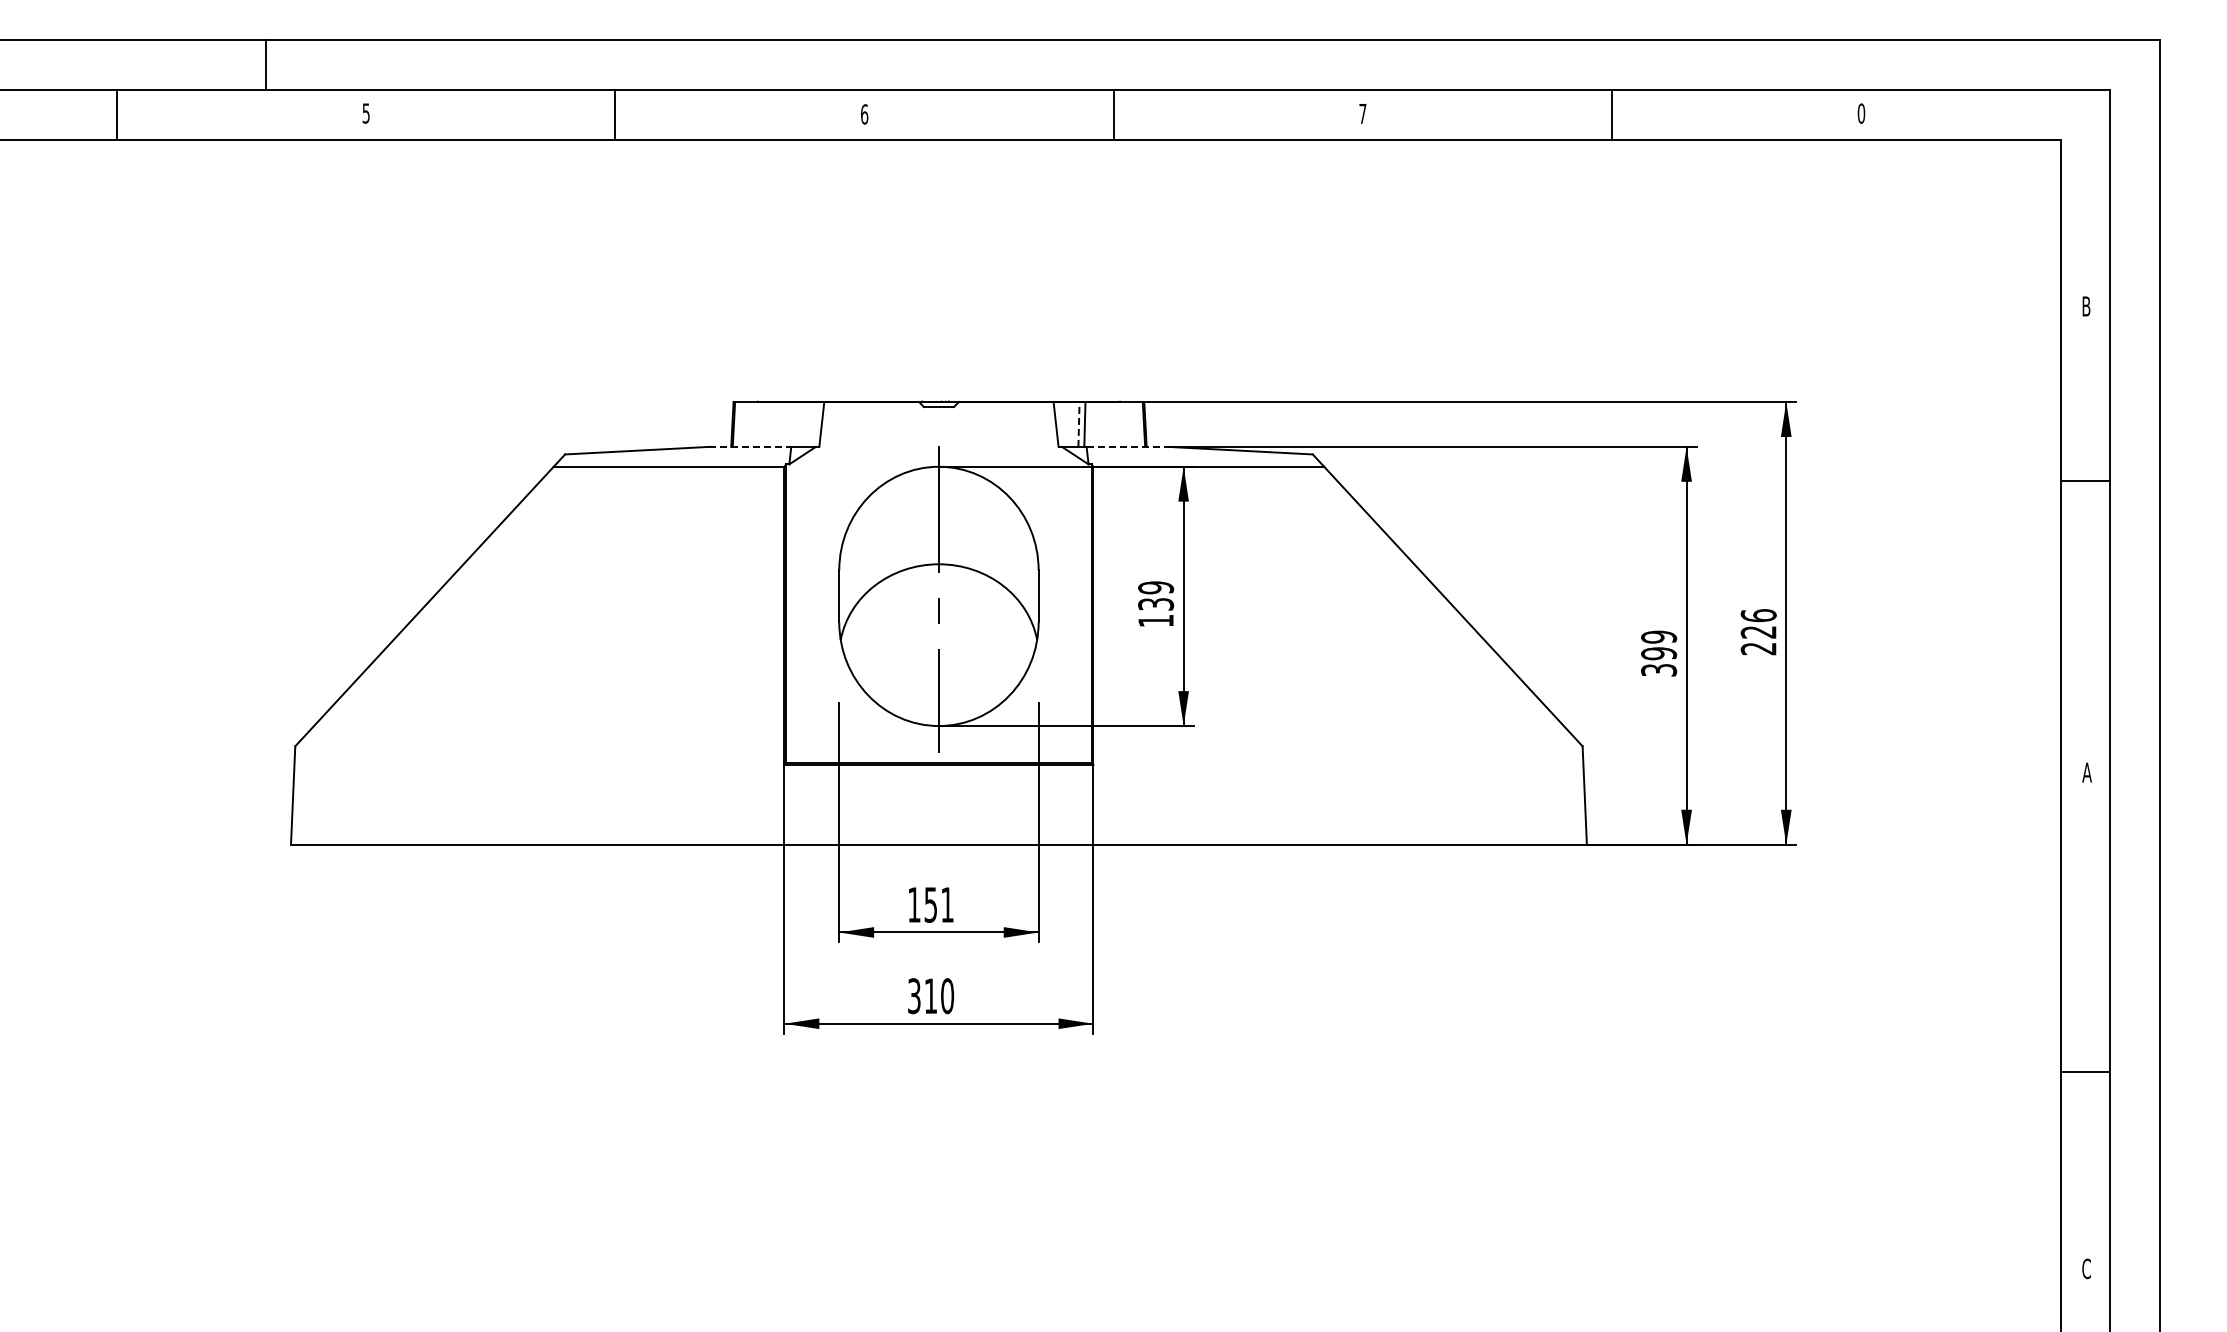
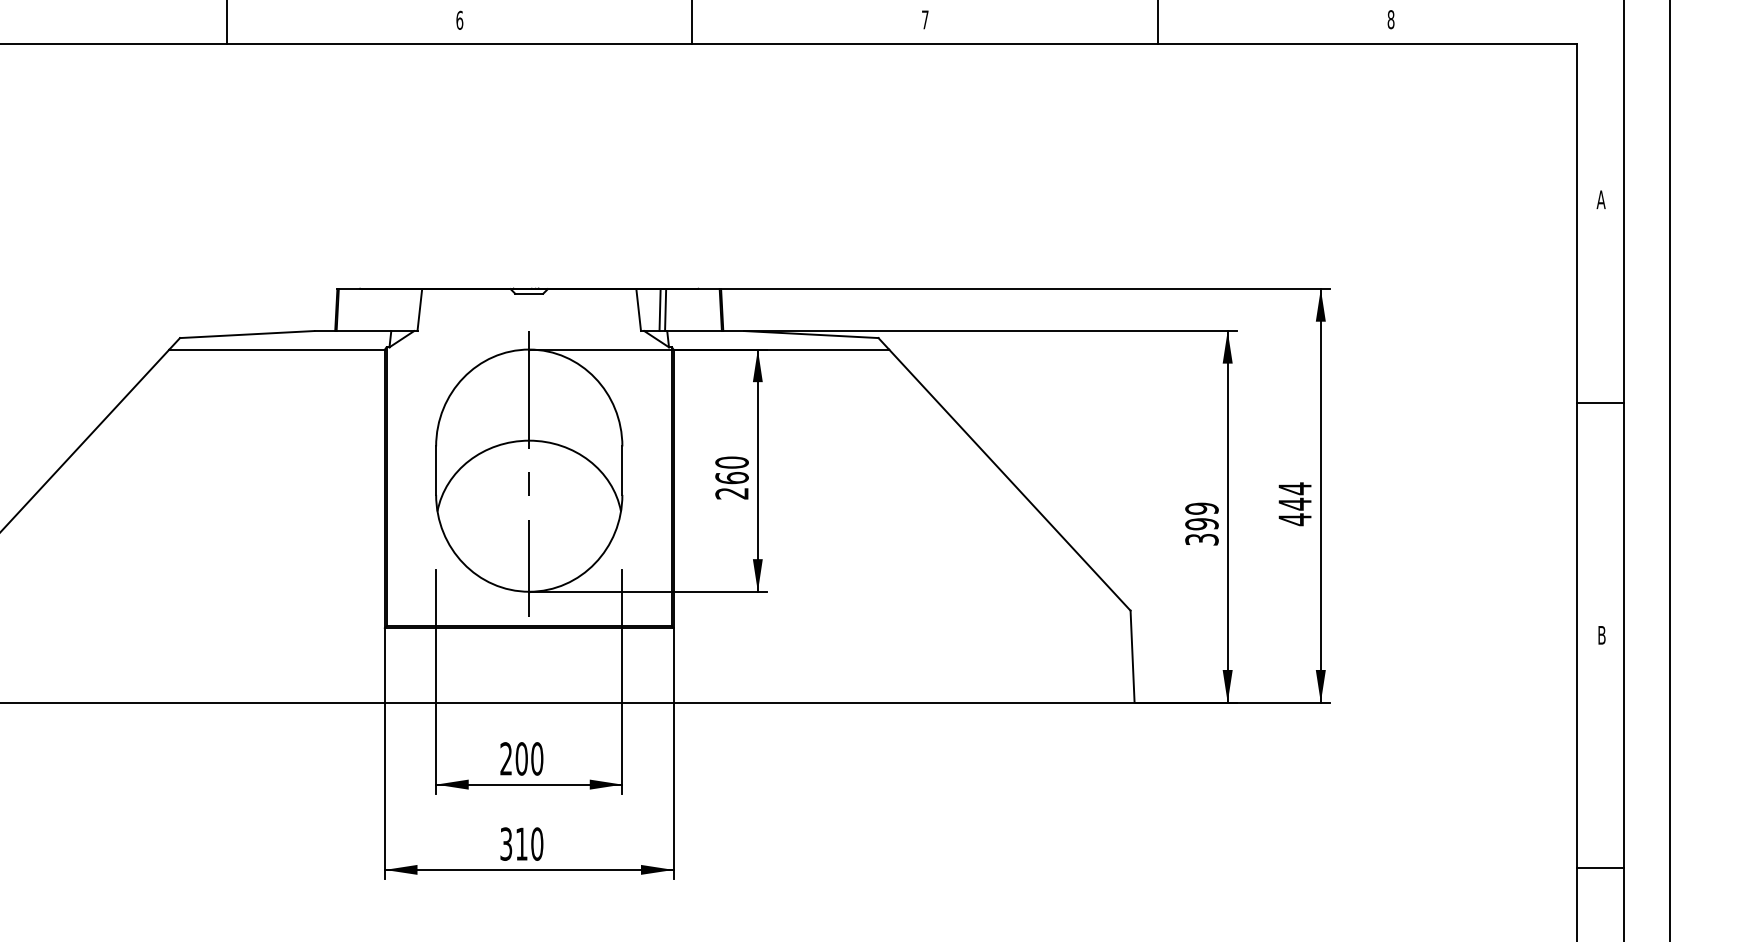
text: (1861, 113) -> (1391, 19), 0 -> 8
text: (2086, 306) -> (1601, 199), B -> A
line: (1079, 423) -> (660, 309), dashed -> solid
line: (750, 446) -> (353, 330), dashed -> solid
line: (1128, 446) -> (706, 330), dashed -> solid
line: (2085, 480) -> (1600, 402), moved
text: (1156, 604) -> (732, 478), 139 -> 260
text: (1758, 631) -> (1294, 503), 226 -> 444
text: (2086, 772) -> (1601, 635), A -> B
text: (931, 904) -> (522, 758), 151 -> 200
line: (2085, 1071) -> (1600, 867), moved

